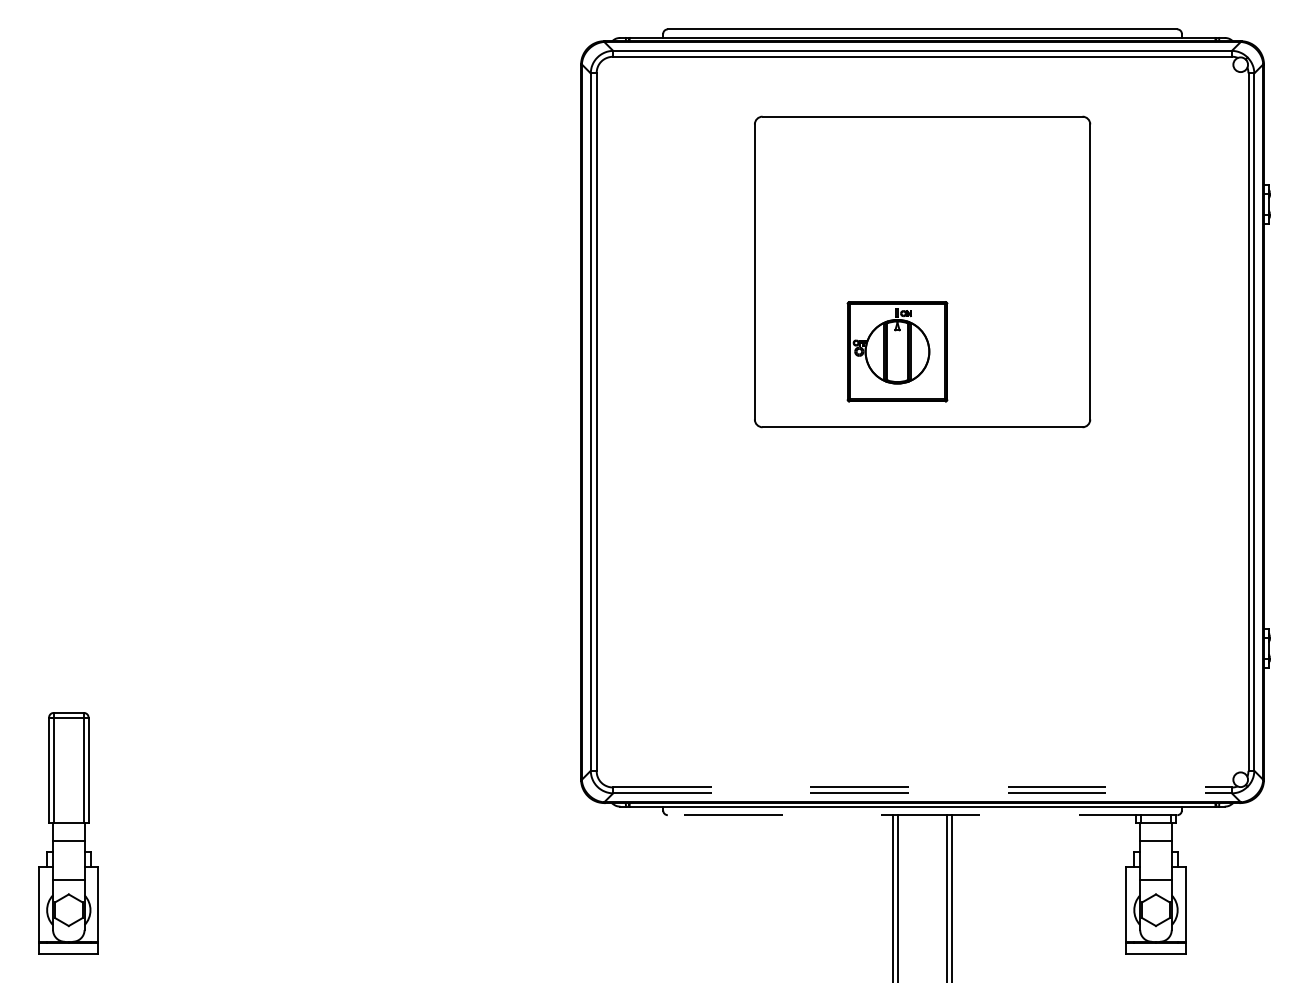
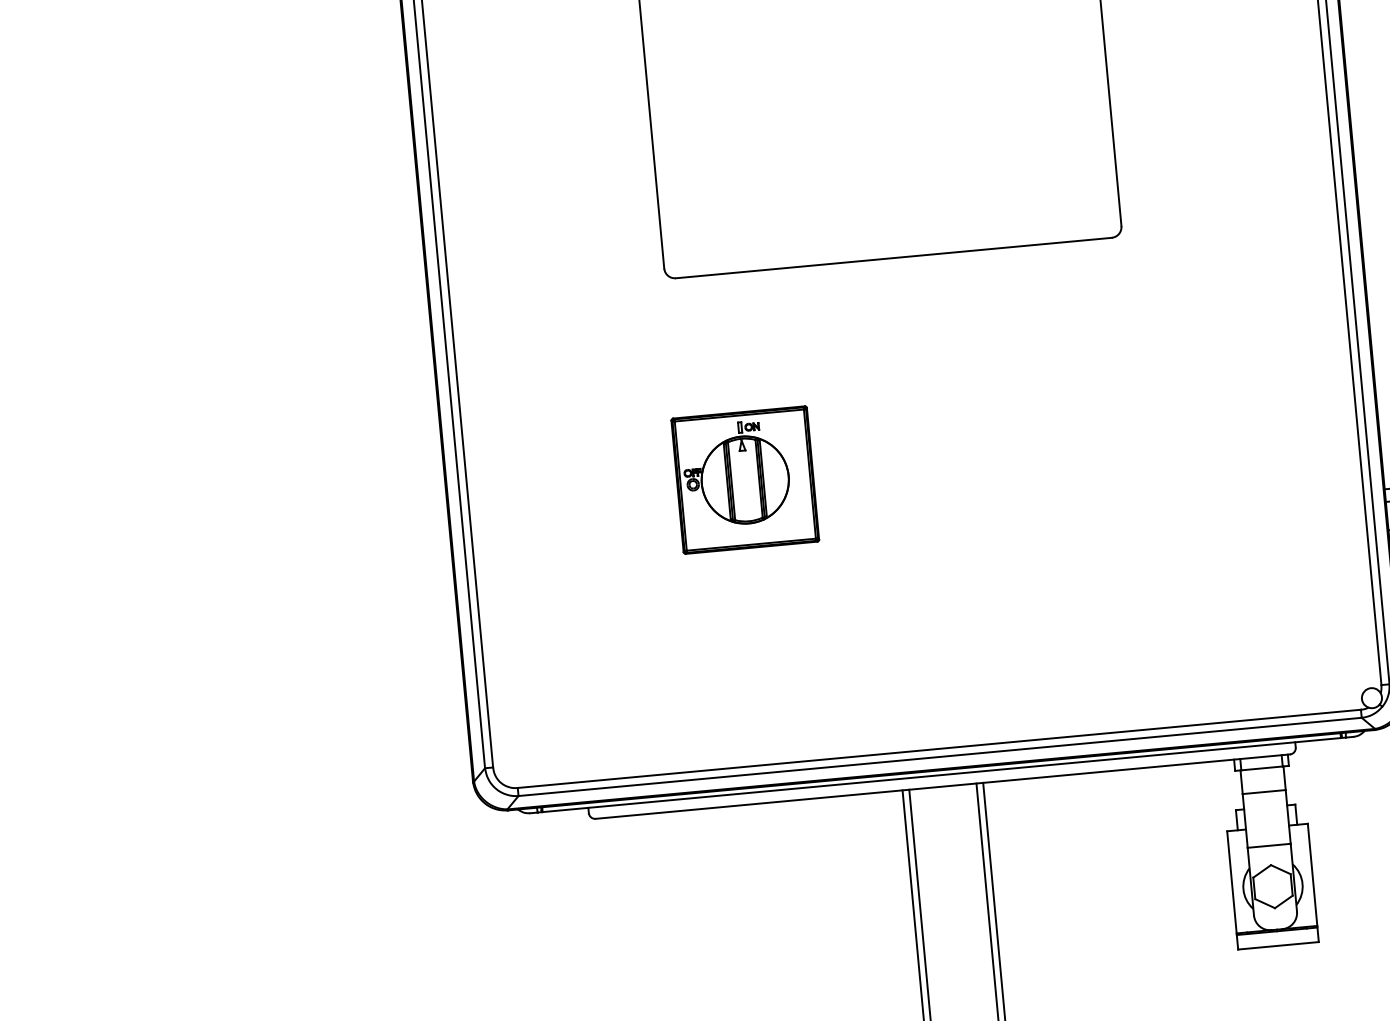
part: (897, 351) -> (745, 479), moved
line: (923, 787) -> (940, 748), dashed -> solid
line: (923, 793) -> (941, 756), dashed -> solid
line: (922, 815) -> (942, 787), dashed -> solid

